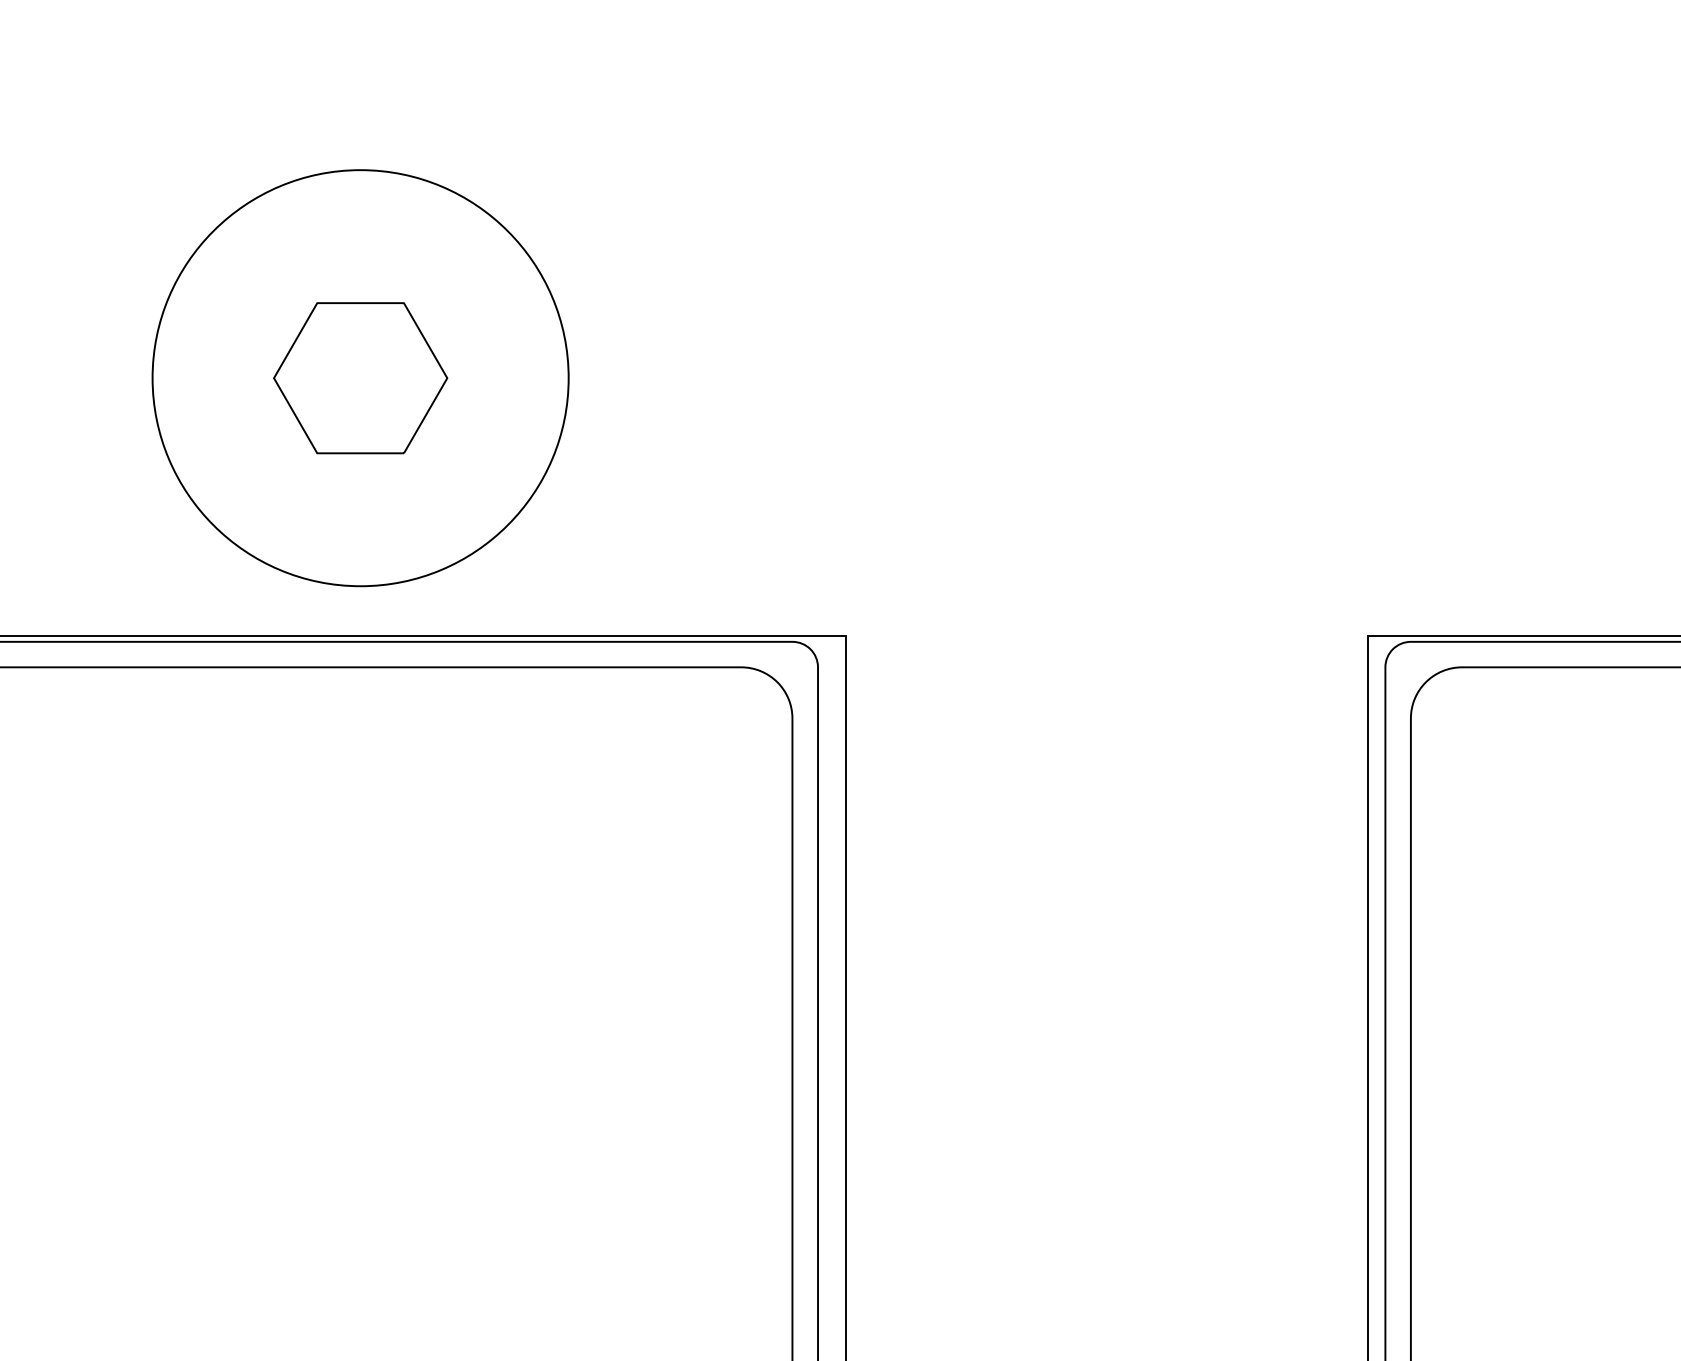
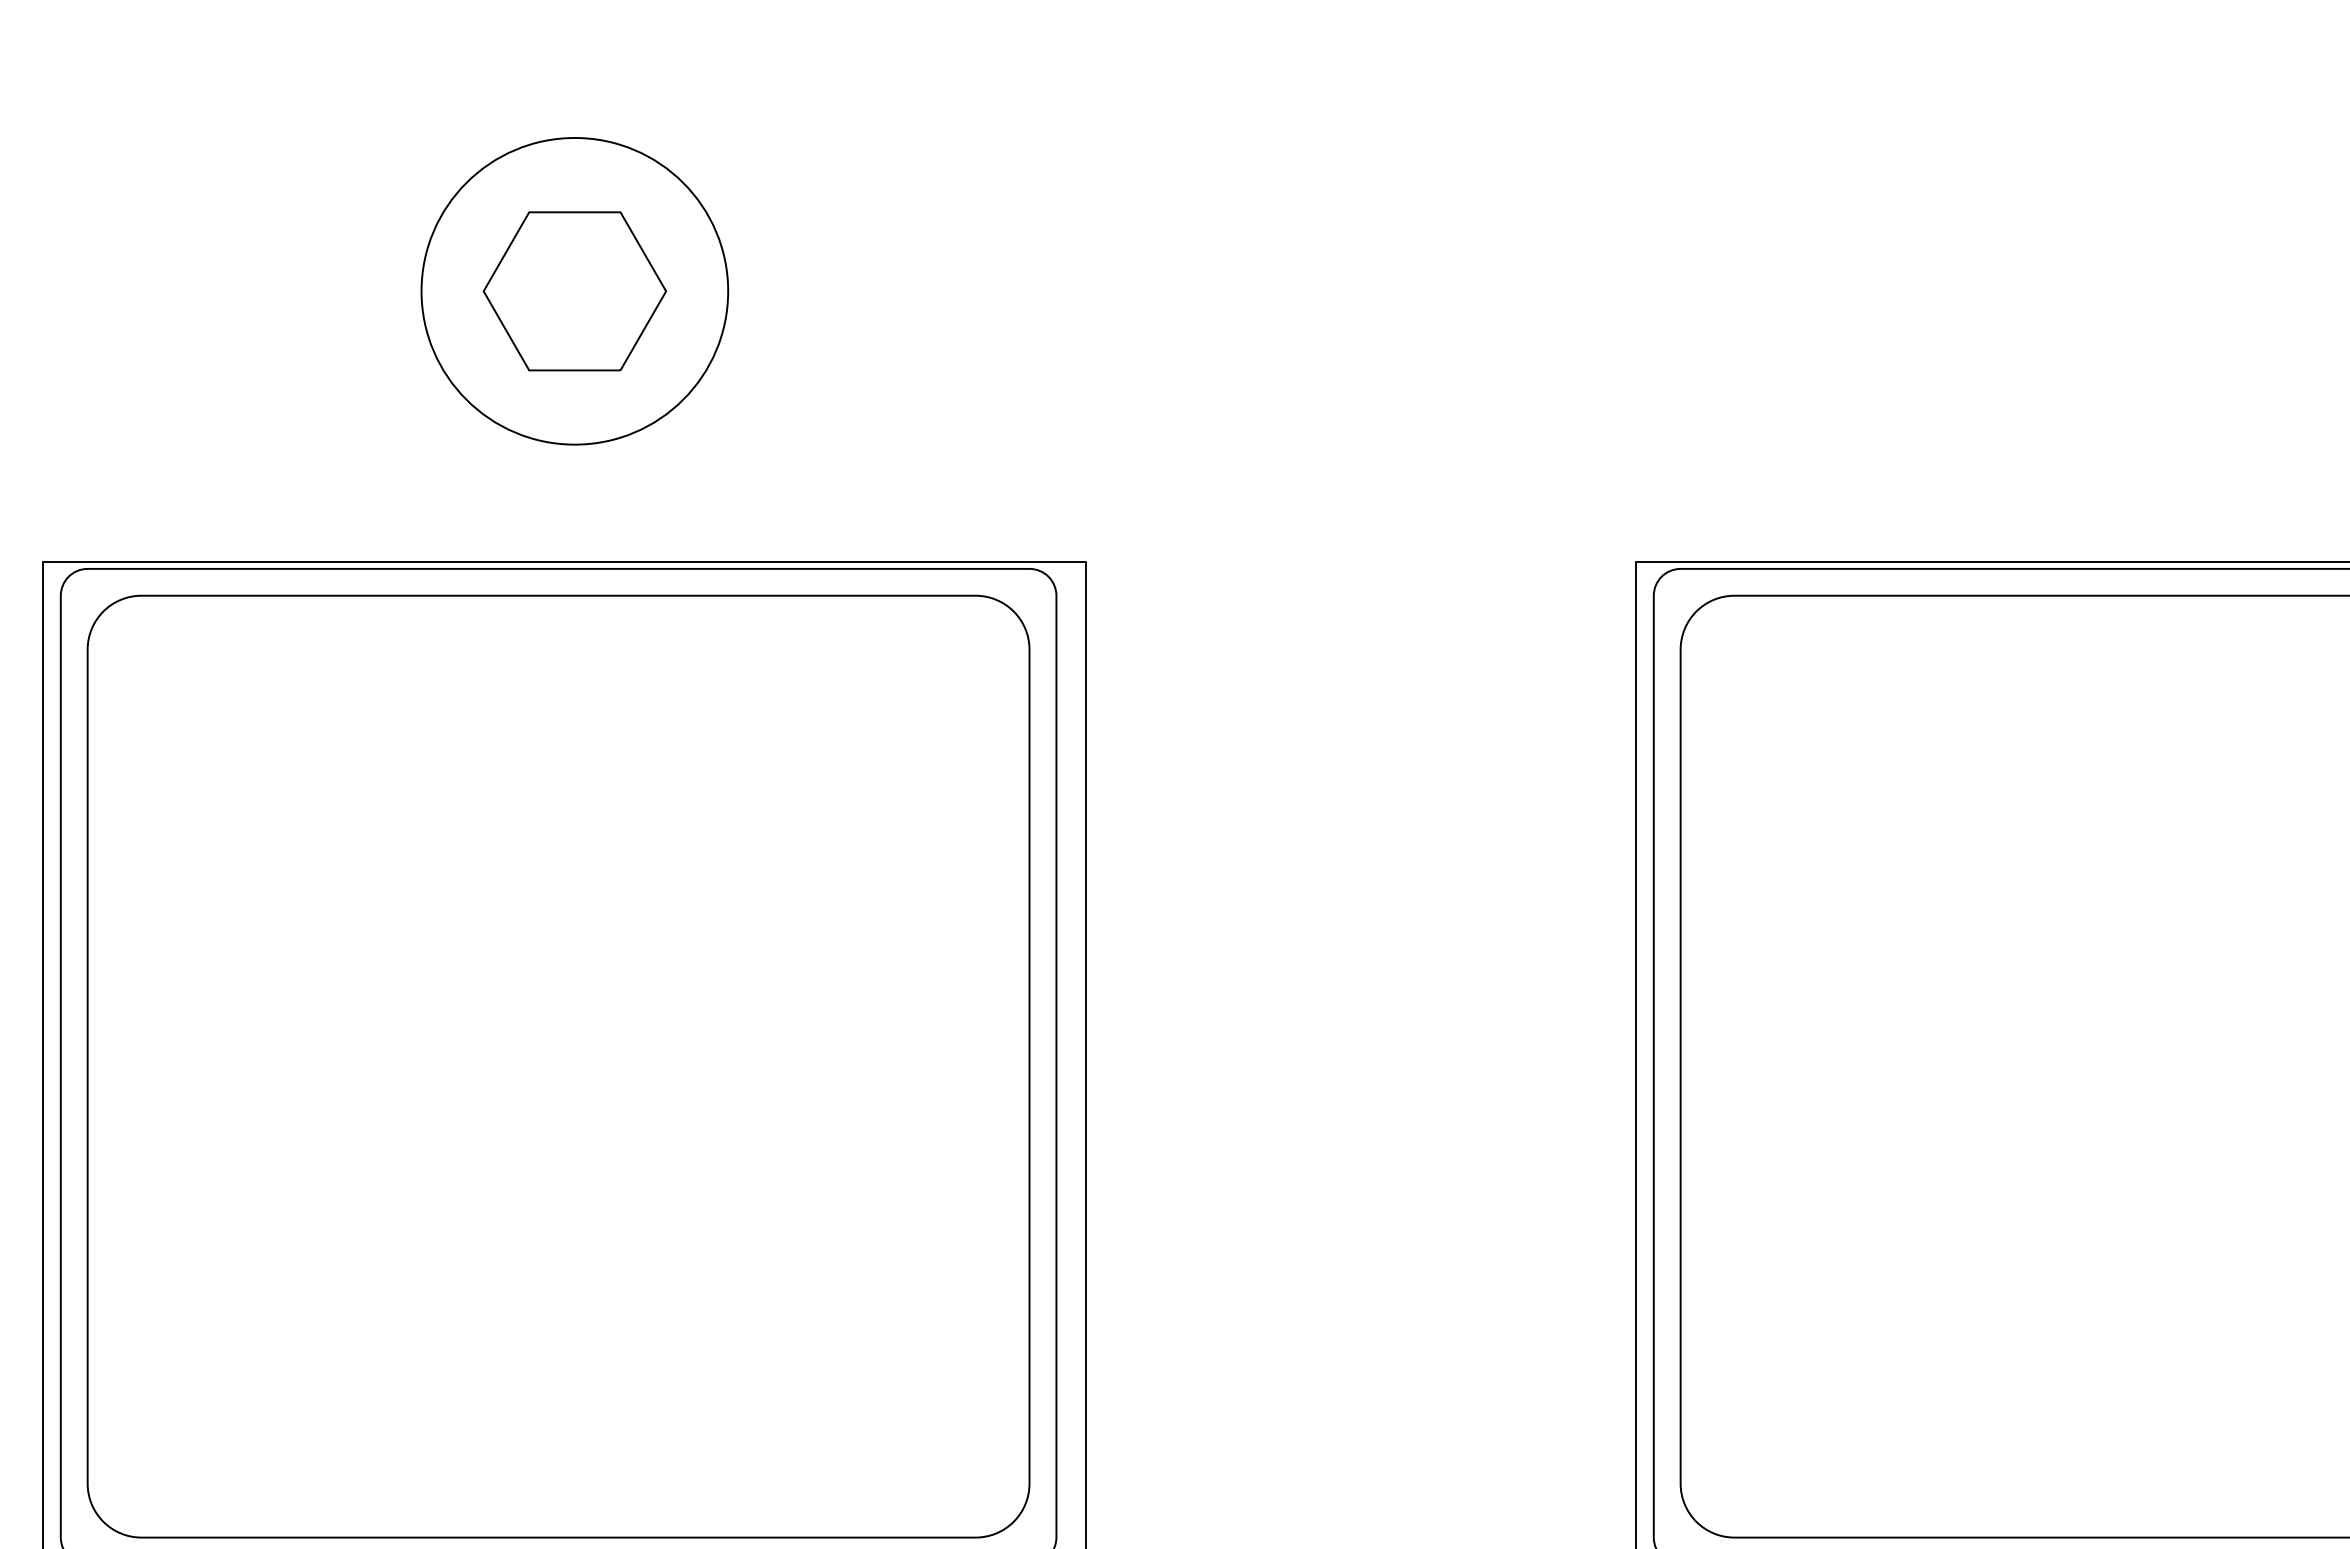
circle: (360, 378) -> (574, 291), size x0.7

